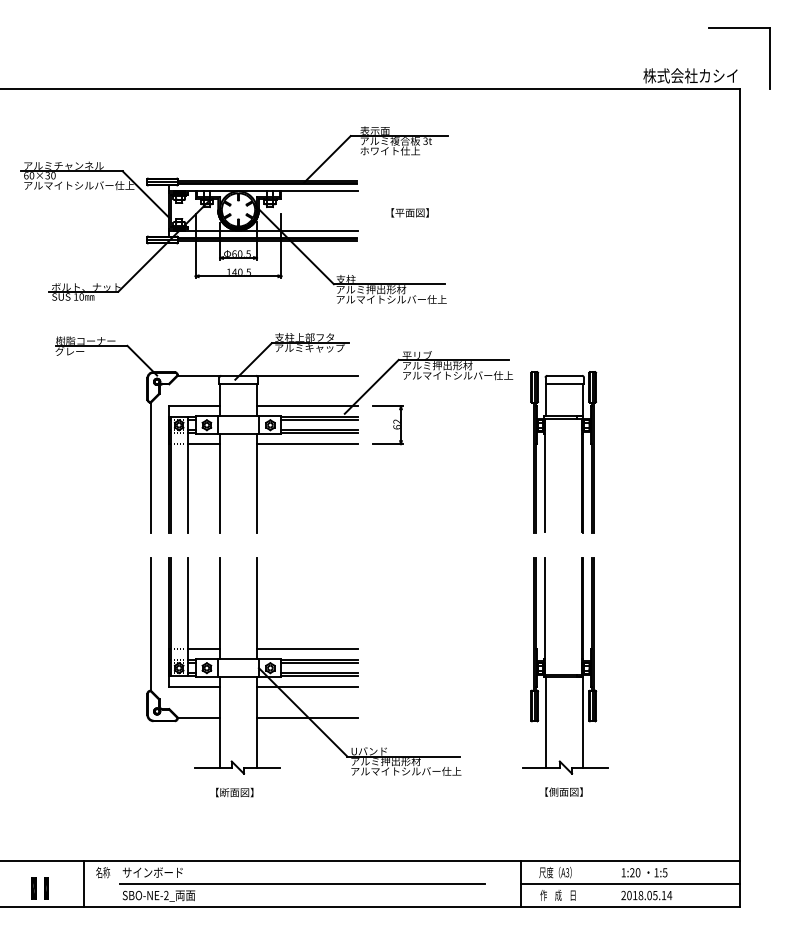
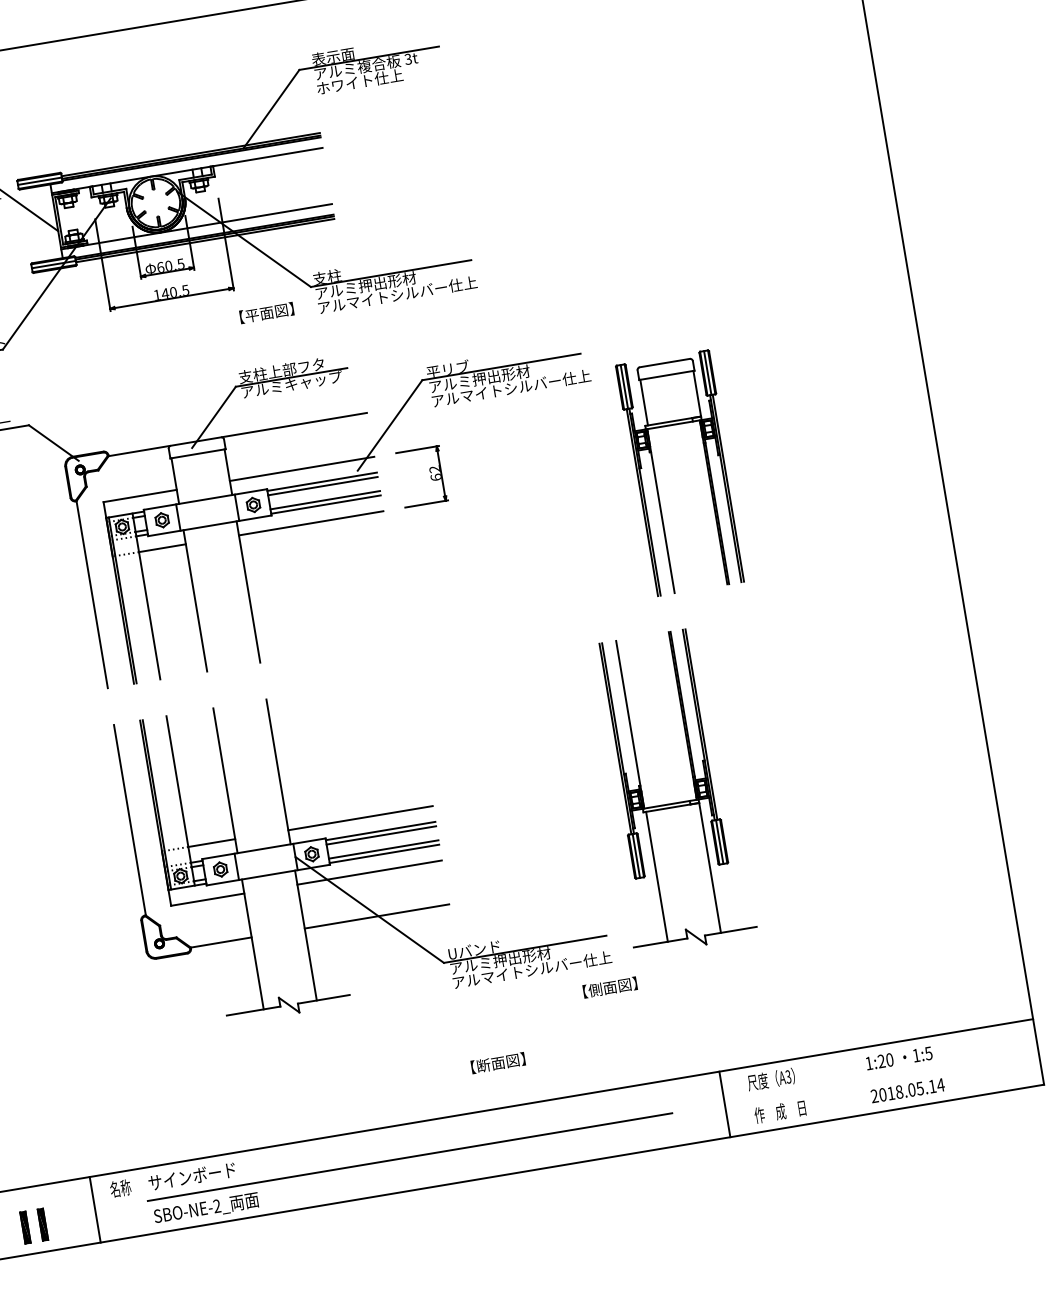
text: (409, 212) -> (265, 312), moved
part: (565, 674) -> (673, 803), moved
text: (563, 791) -> (609, 986), moved
text: (234, 792) -> (497, 1063), moved
line: (630, 884) -> (881, 1078), removed

